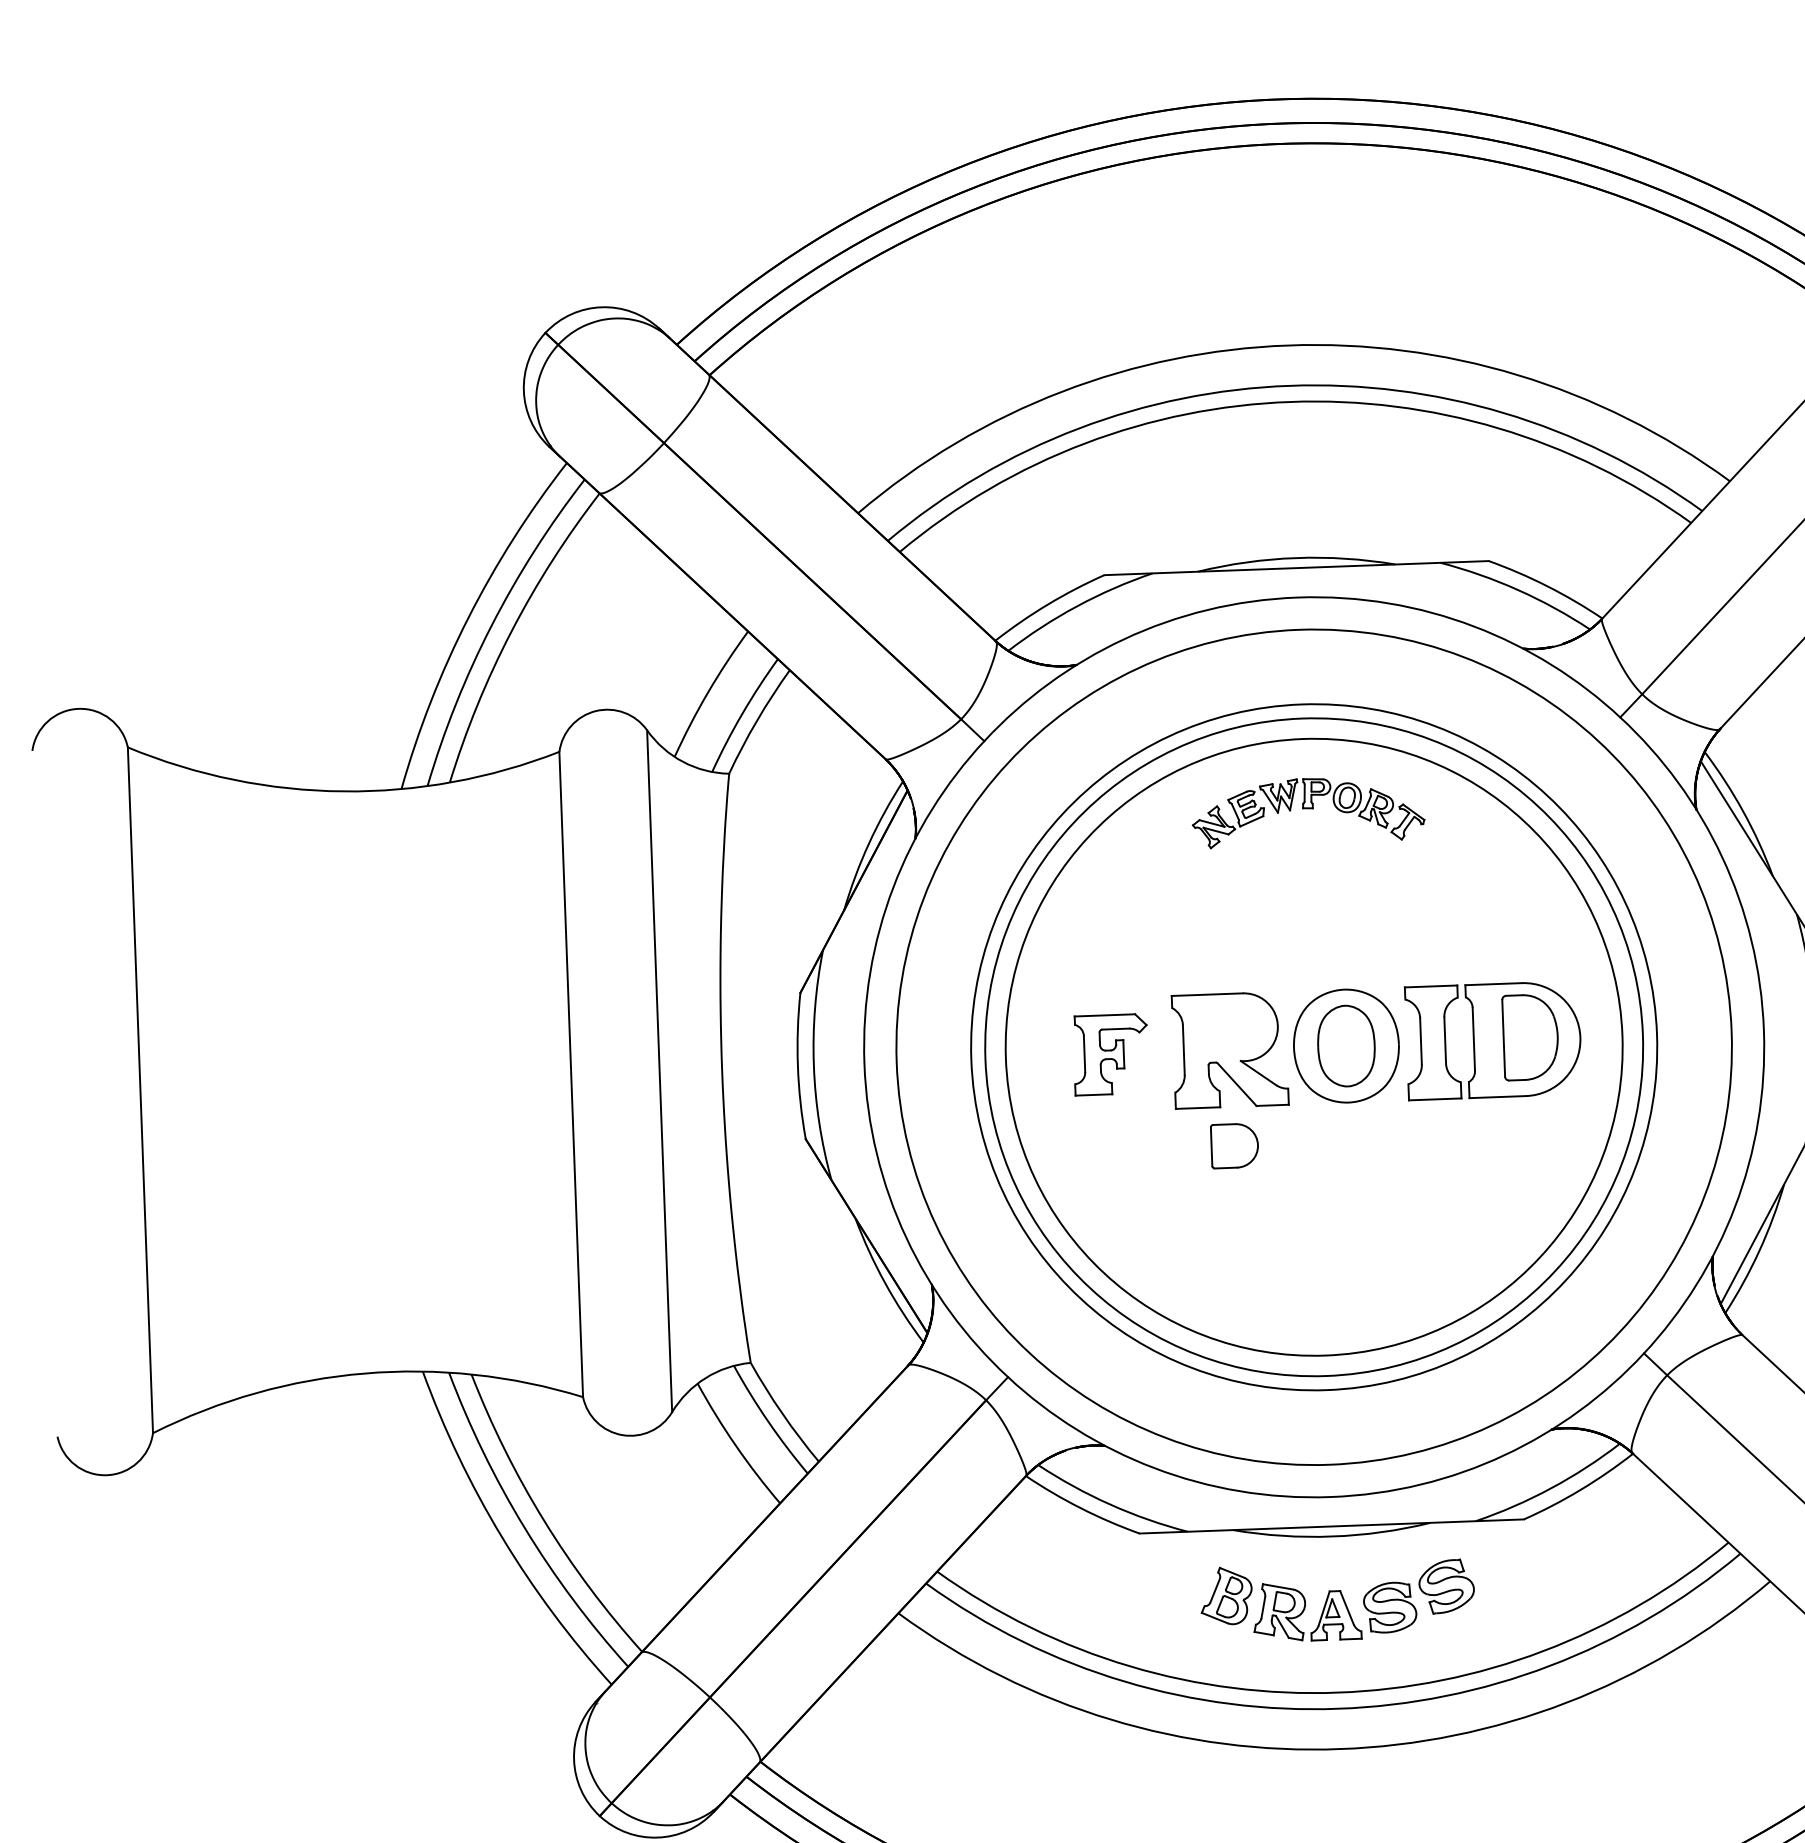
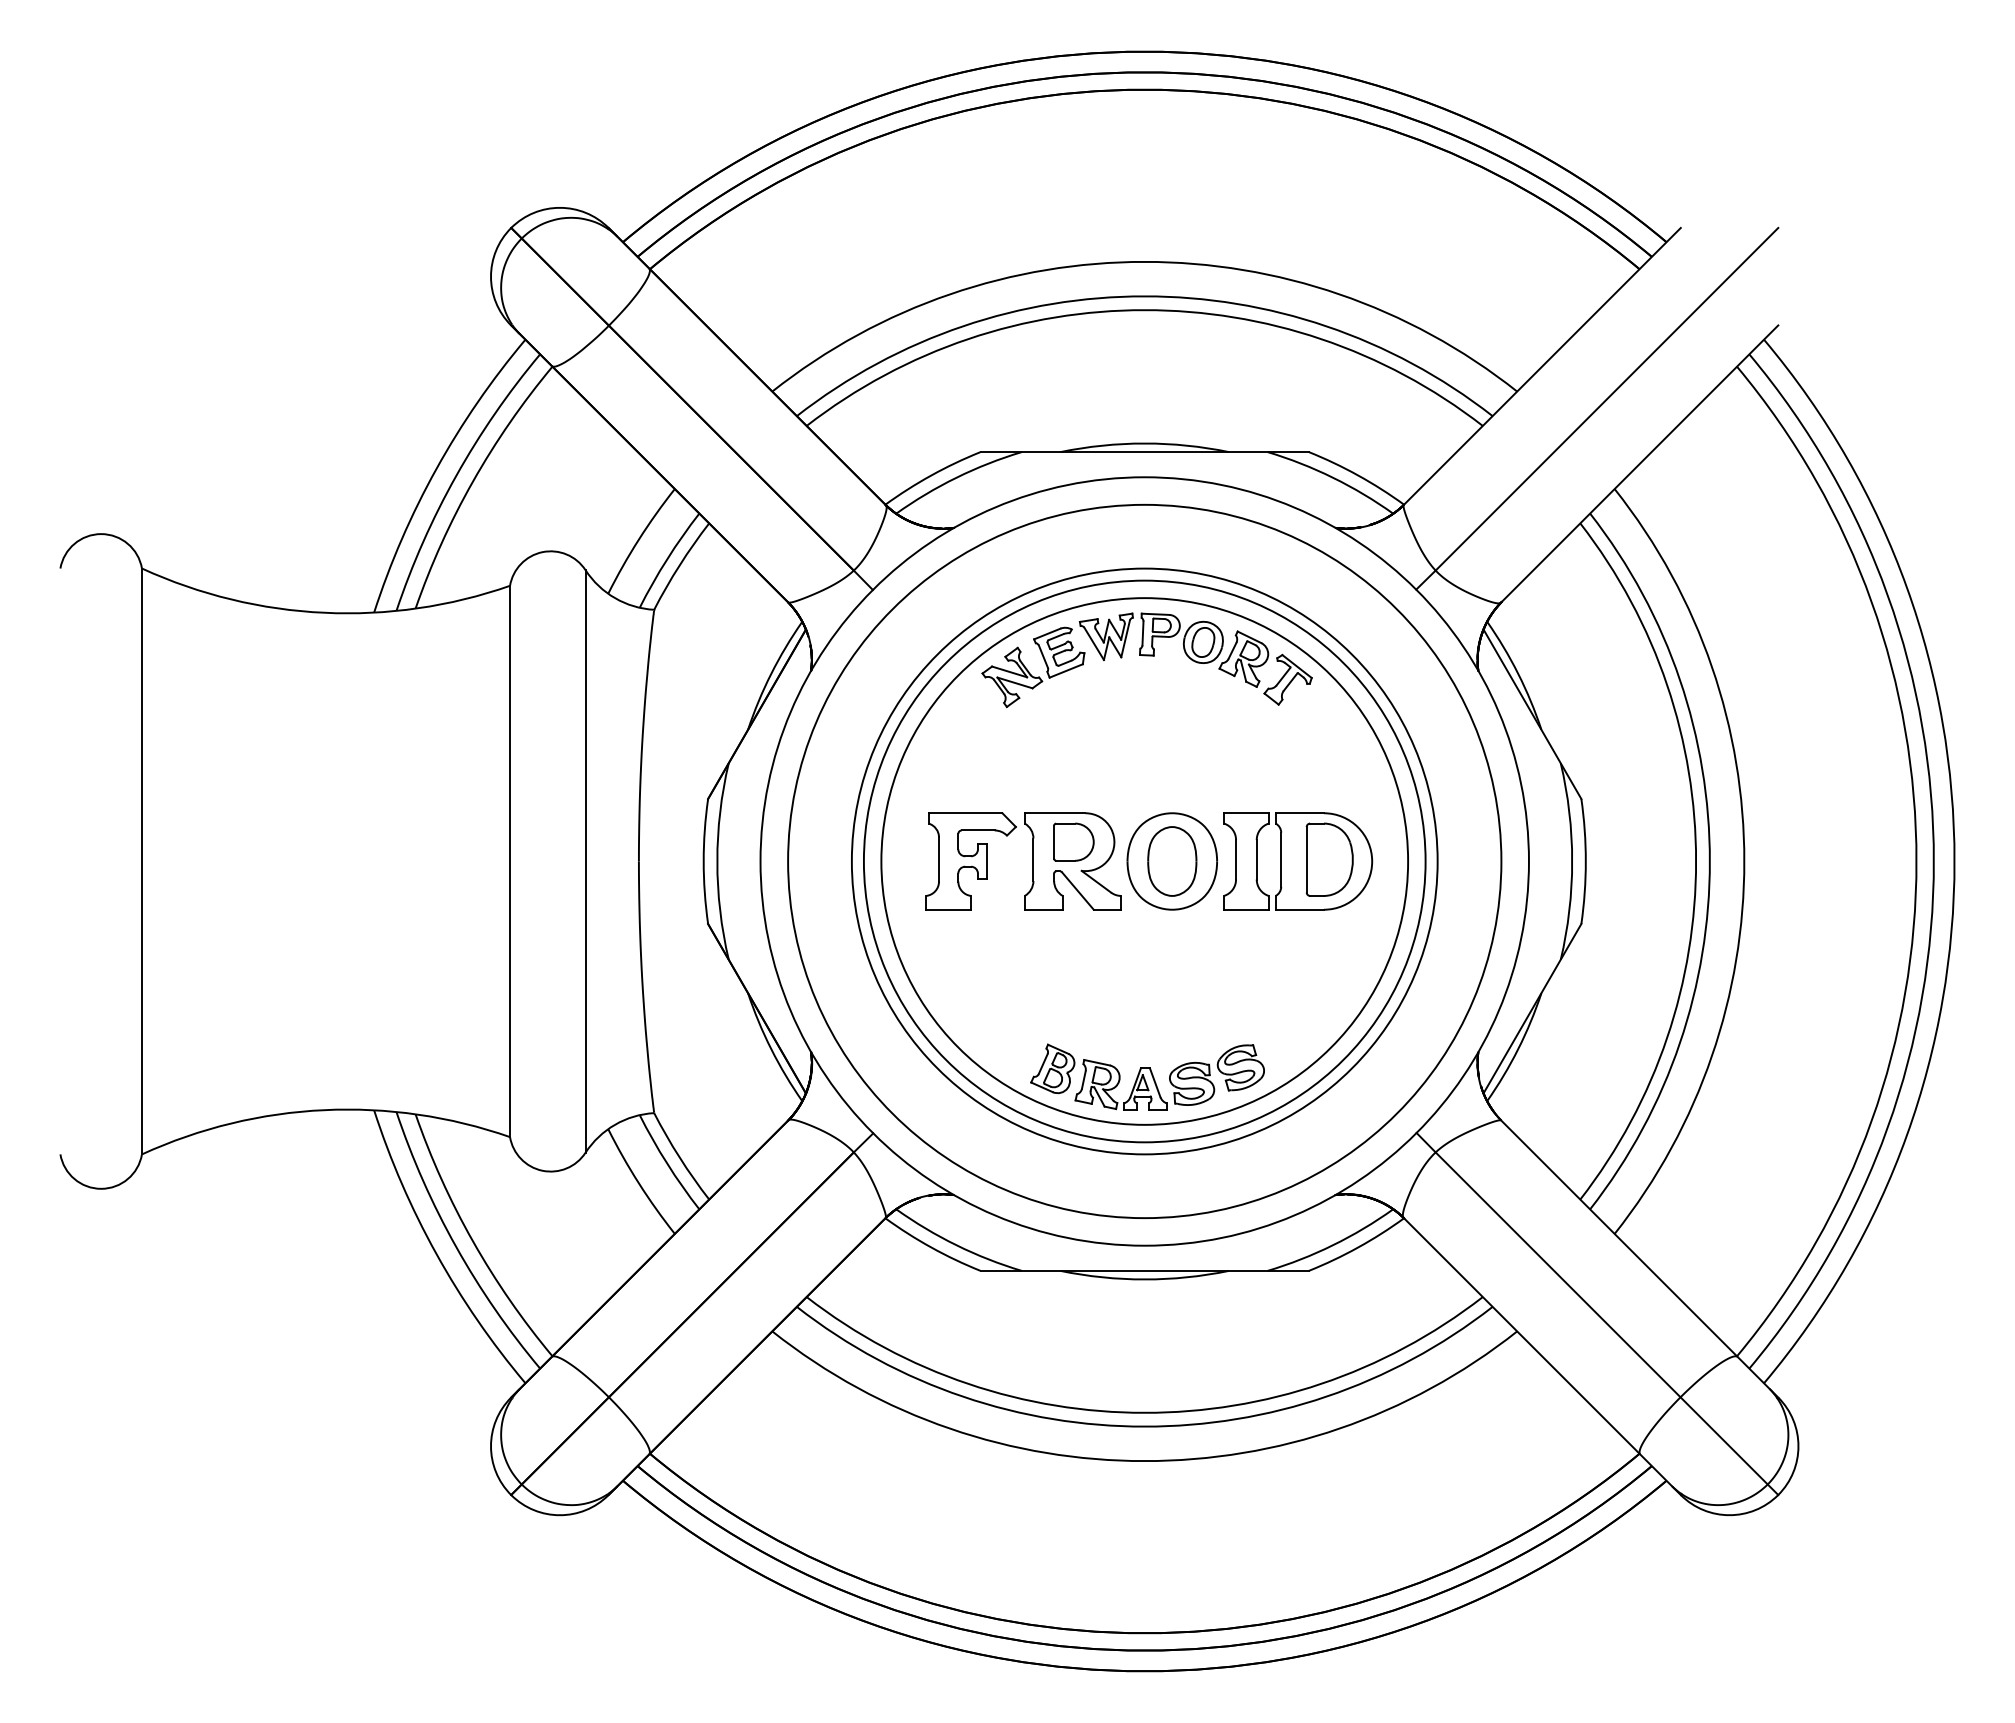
part: (1307, 811) -> (1146, 660), size x1.67
part: (1110, 1054) -> (970, 861), size x1.43
part: (1234, 1145) -> (1073, 841), moved
part: (1337, 1600) -> (1147, 1076), moved

